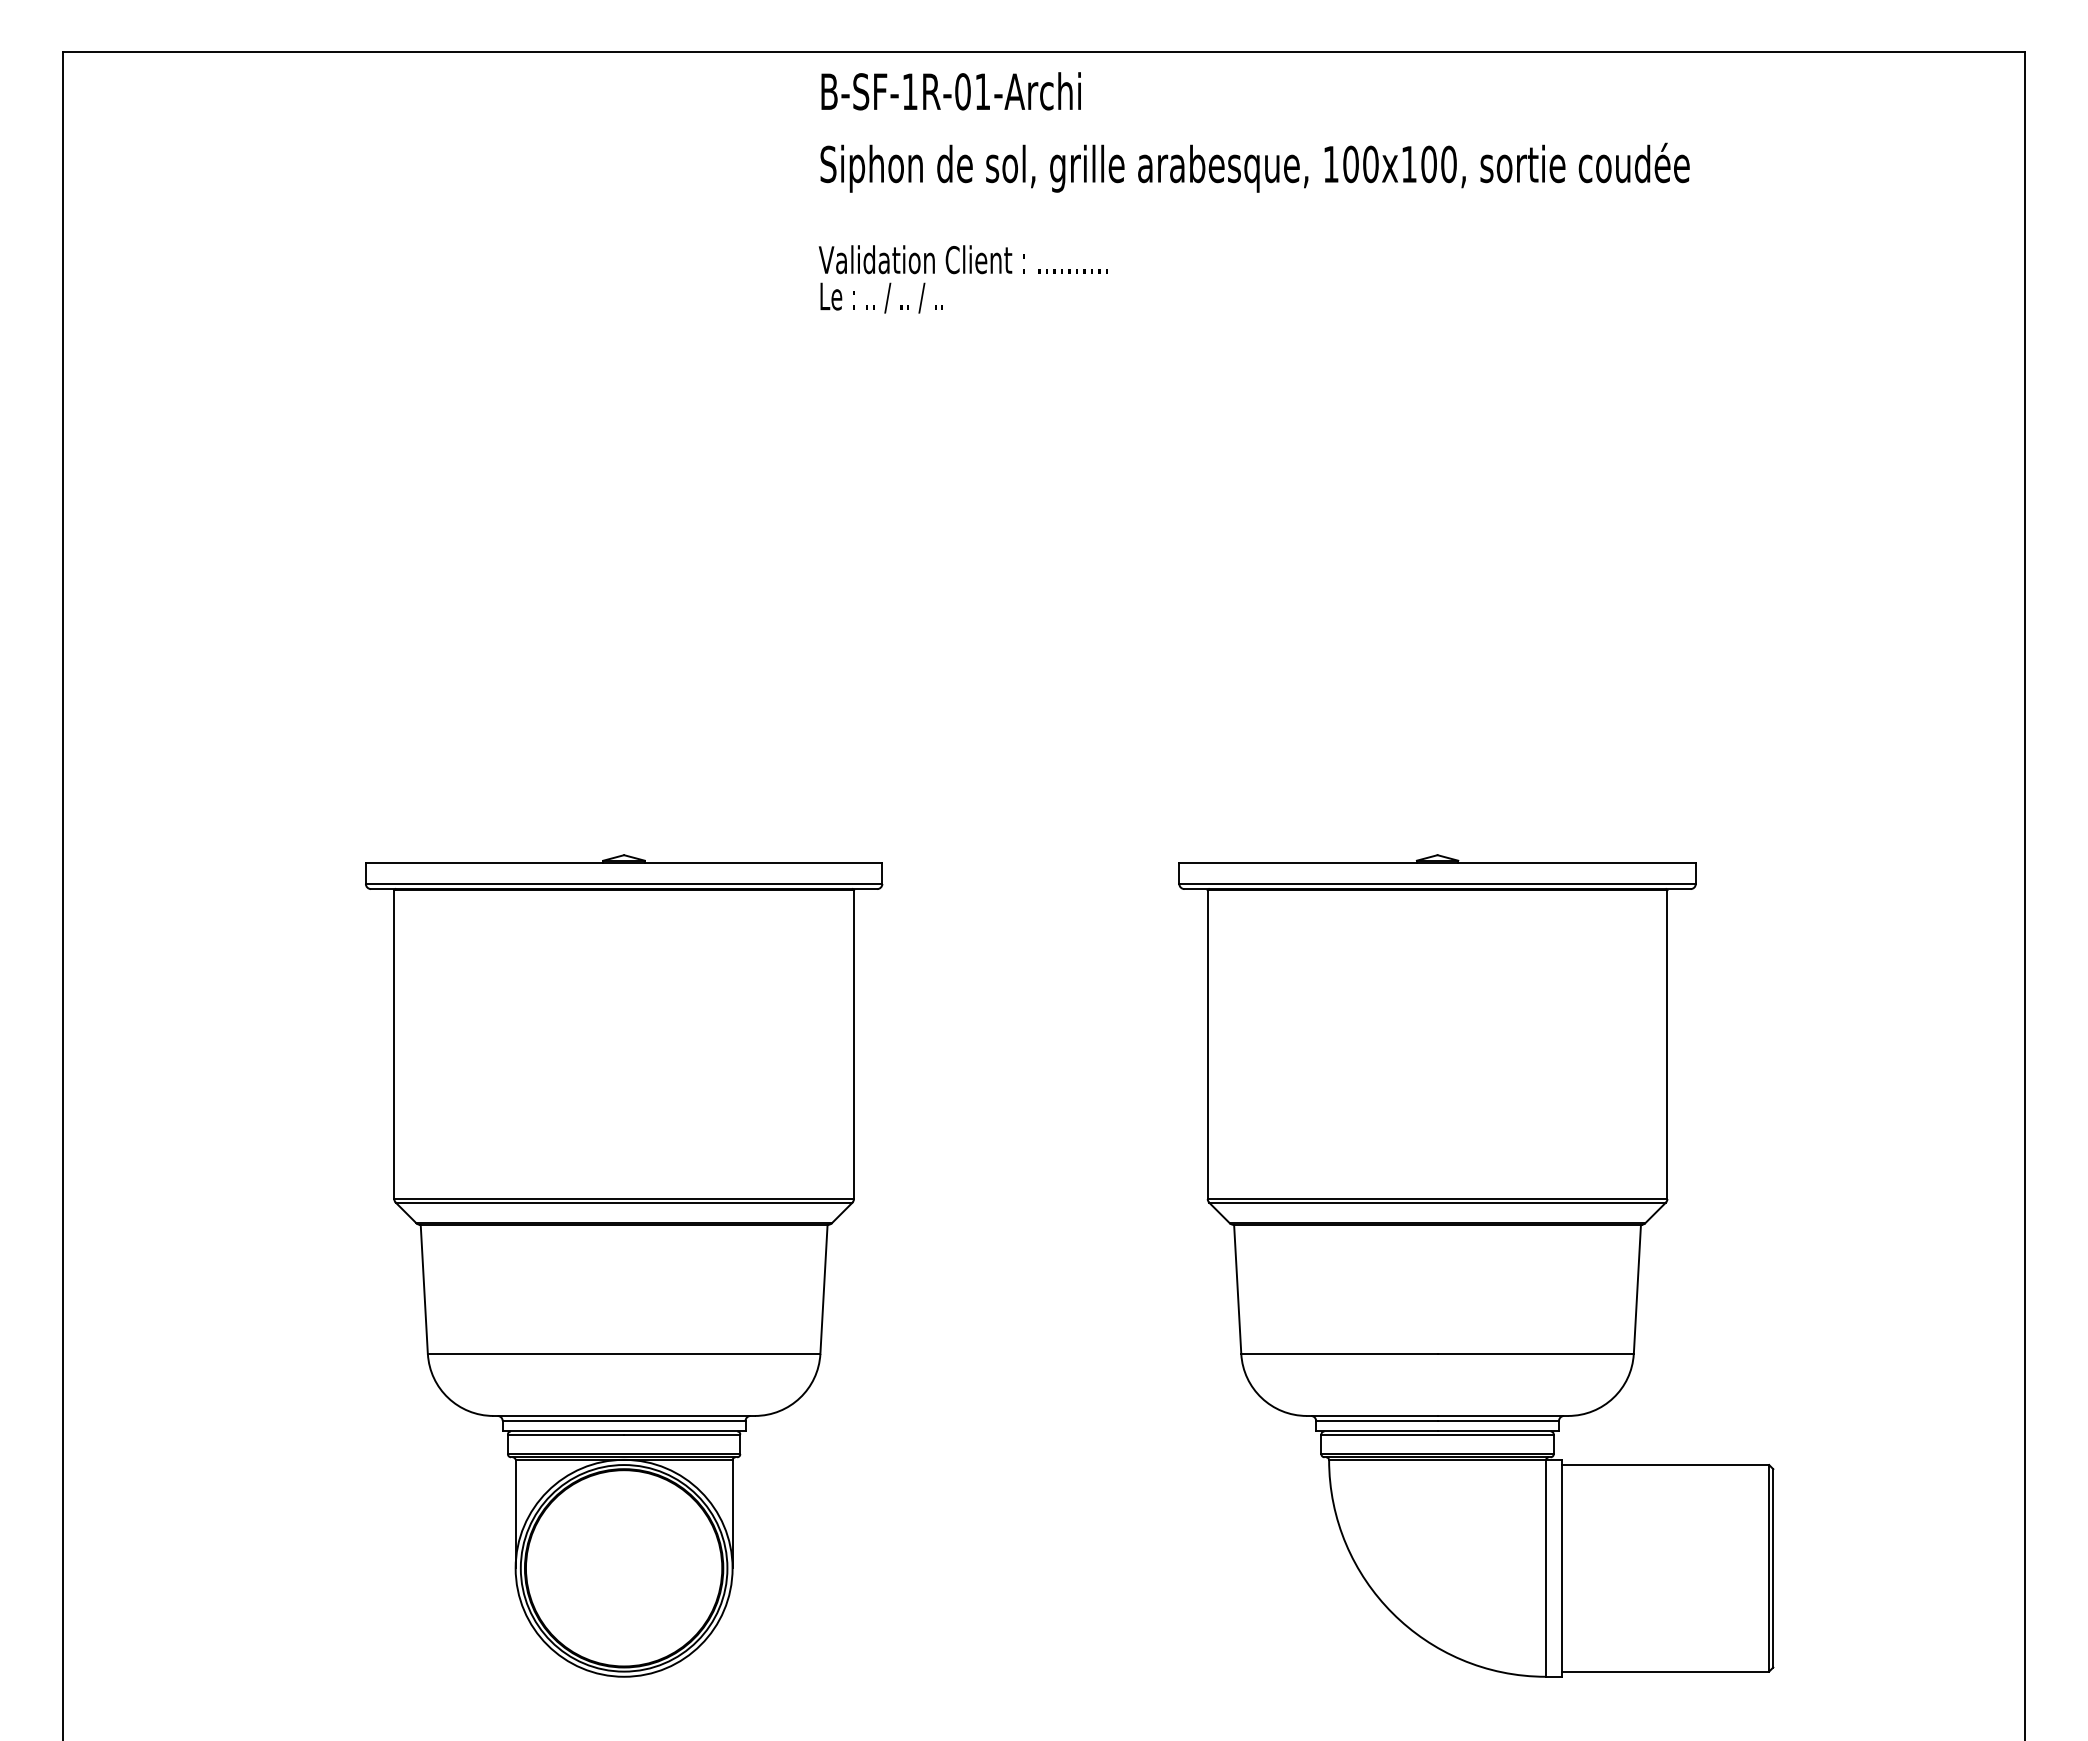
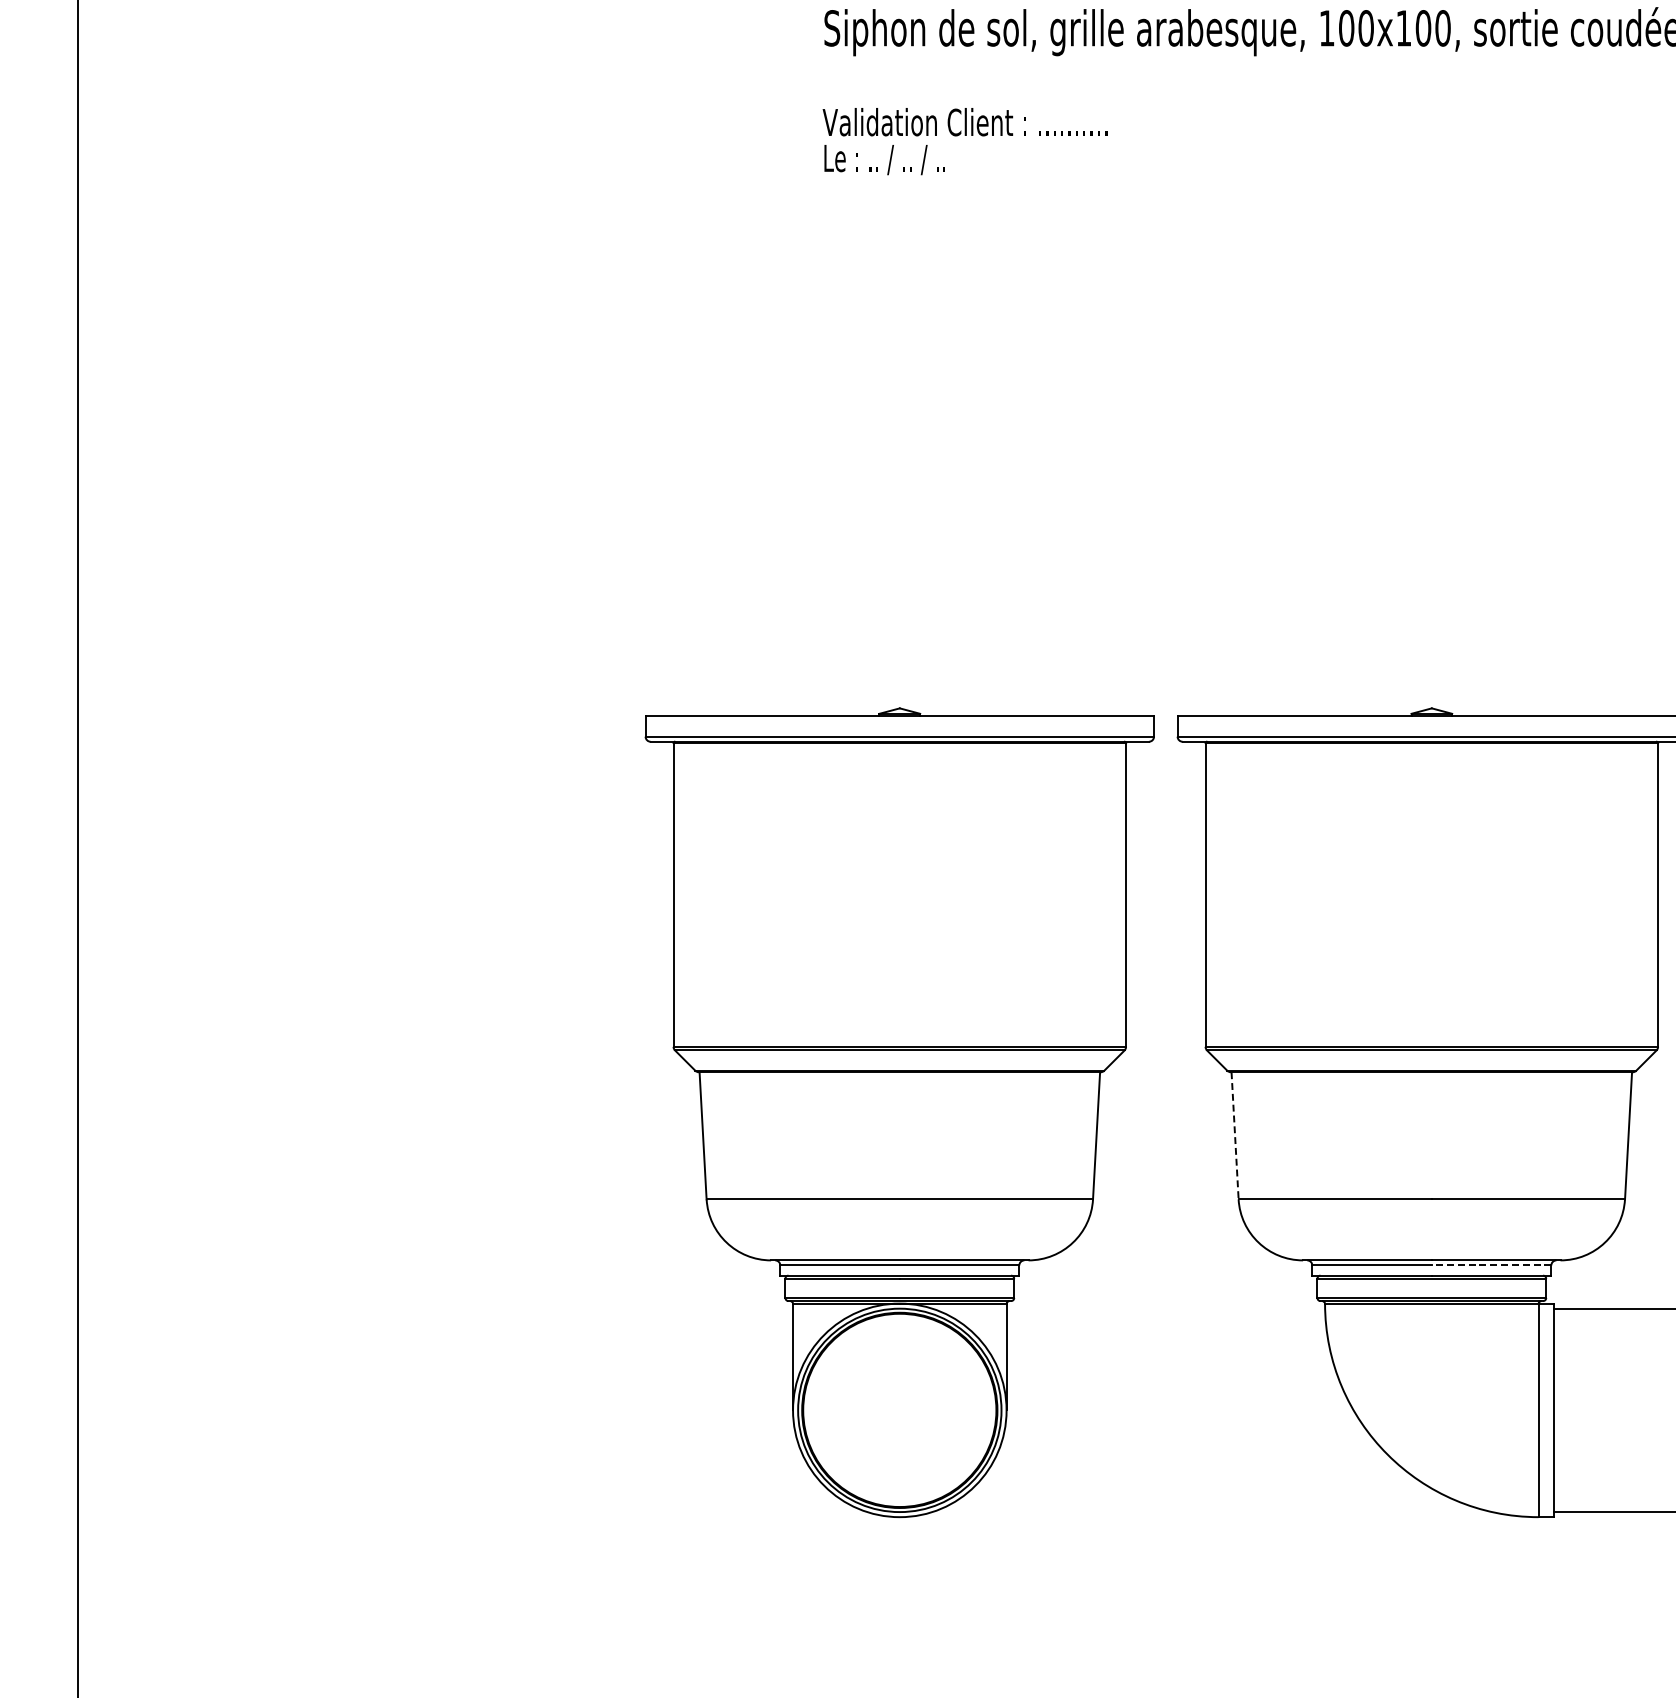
part: (624, 1265) -> (900, 1112), moved
line: (1237, 1289) -> (1234, 1135), solid -> dashed
line: (1498, 1421) -> (1491, 1265), solid -> dashed

